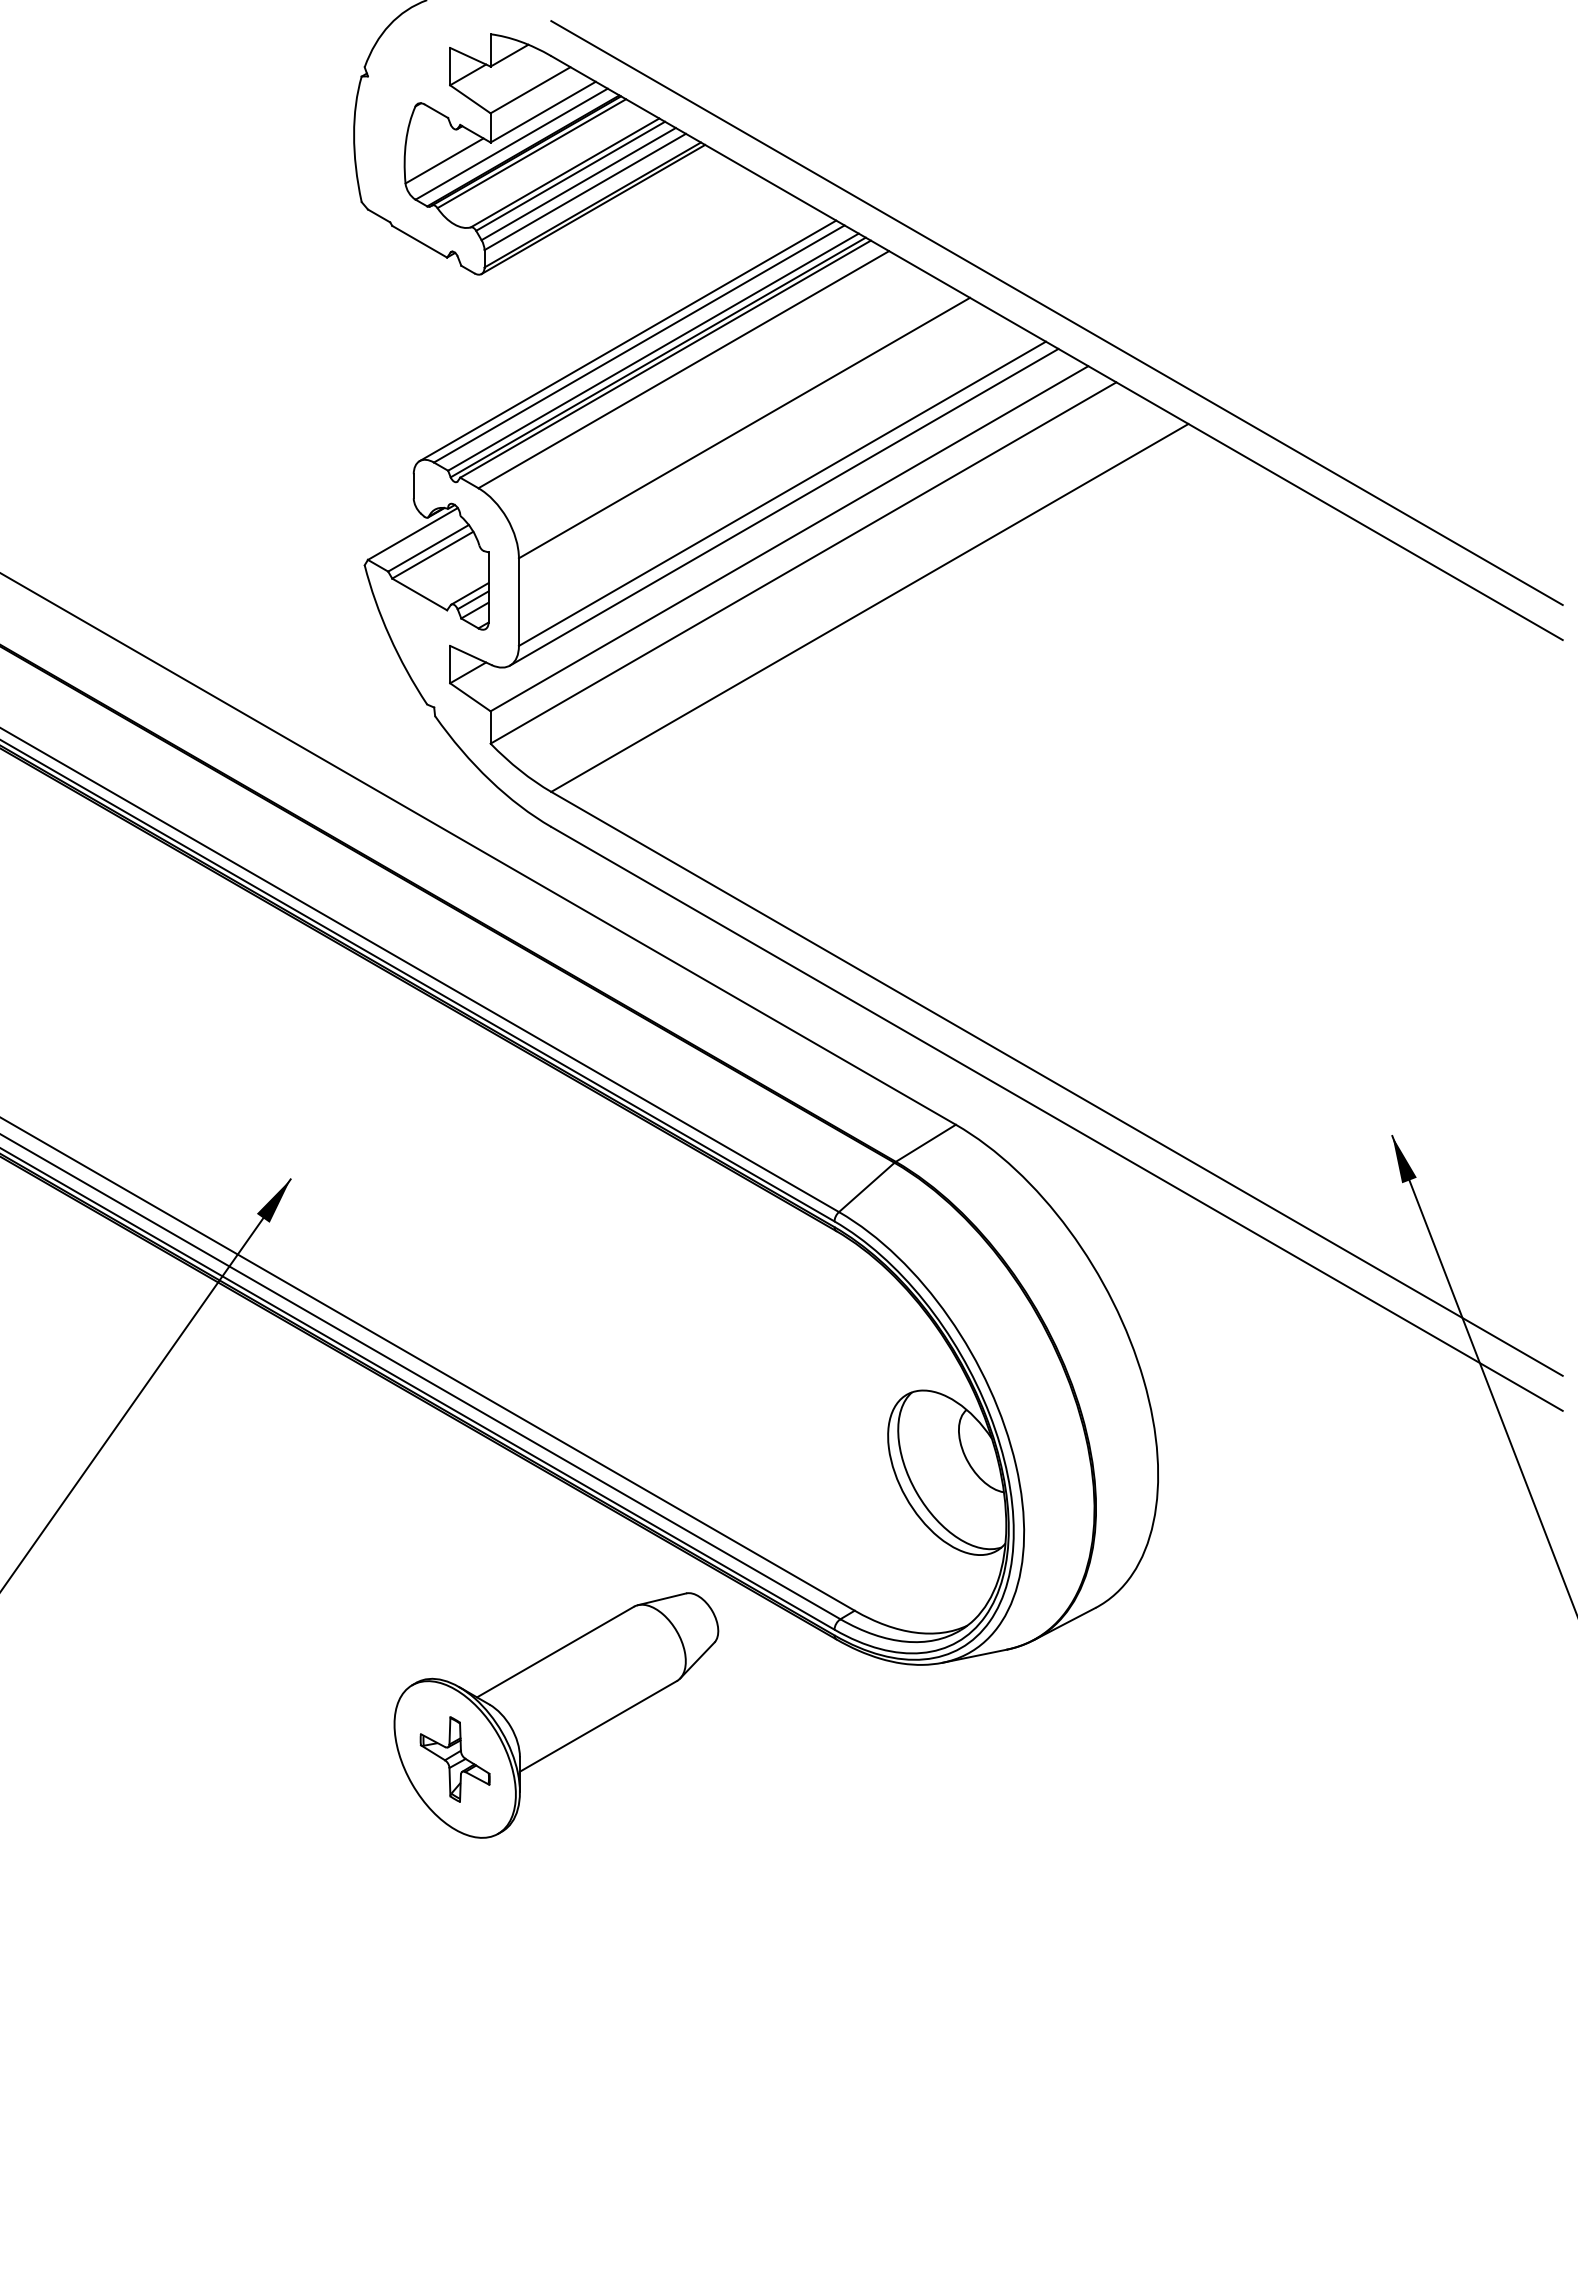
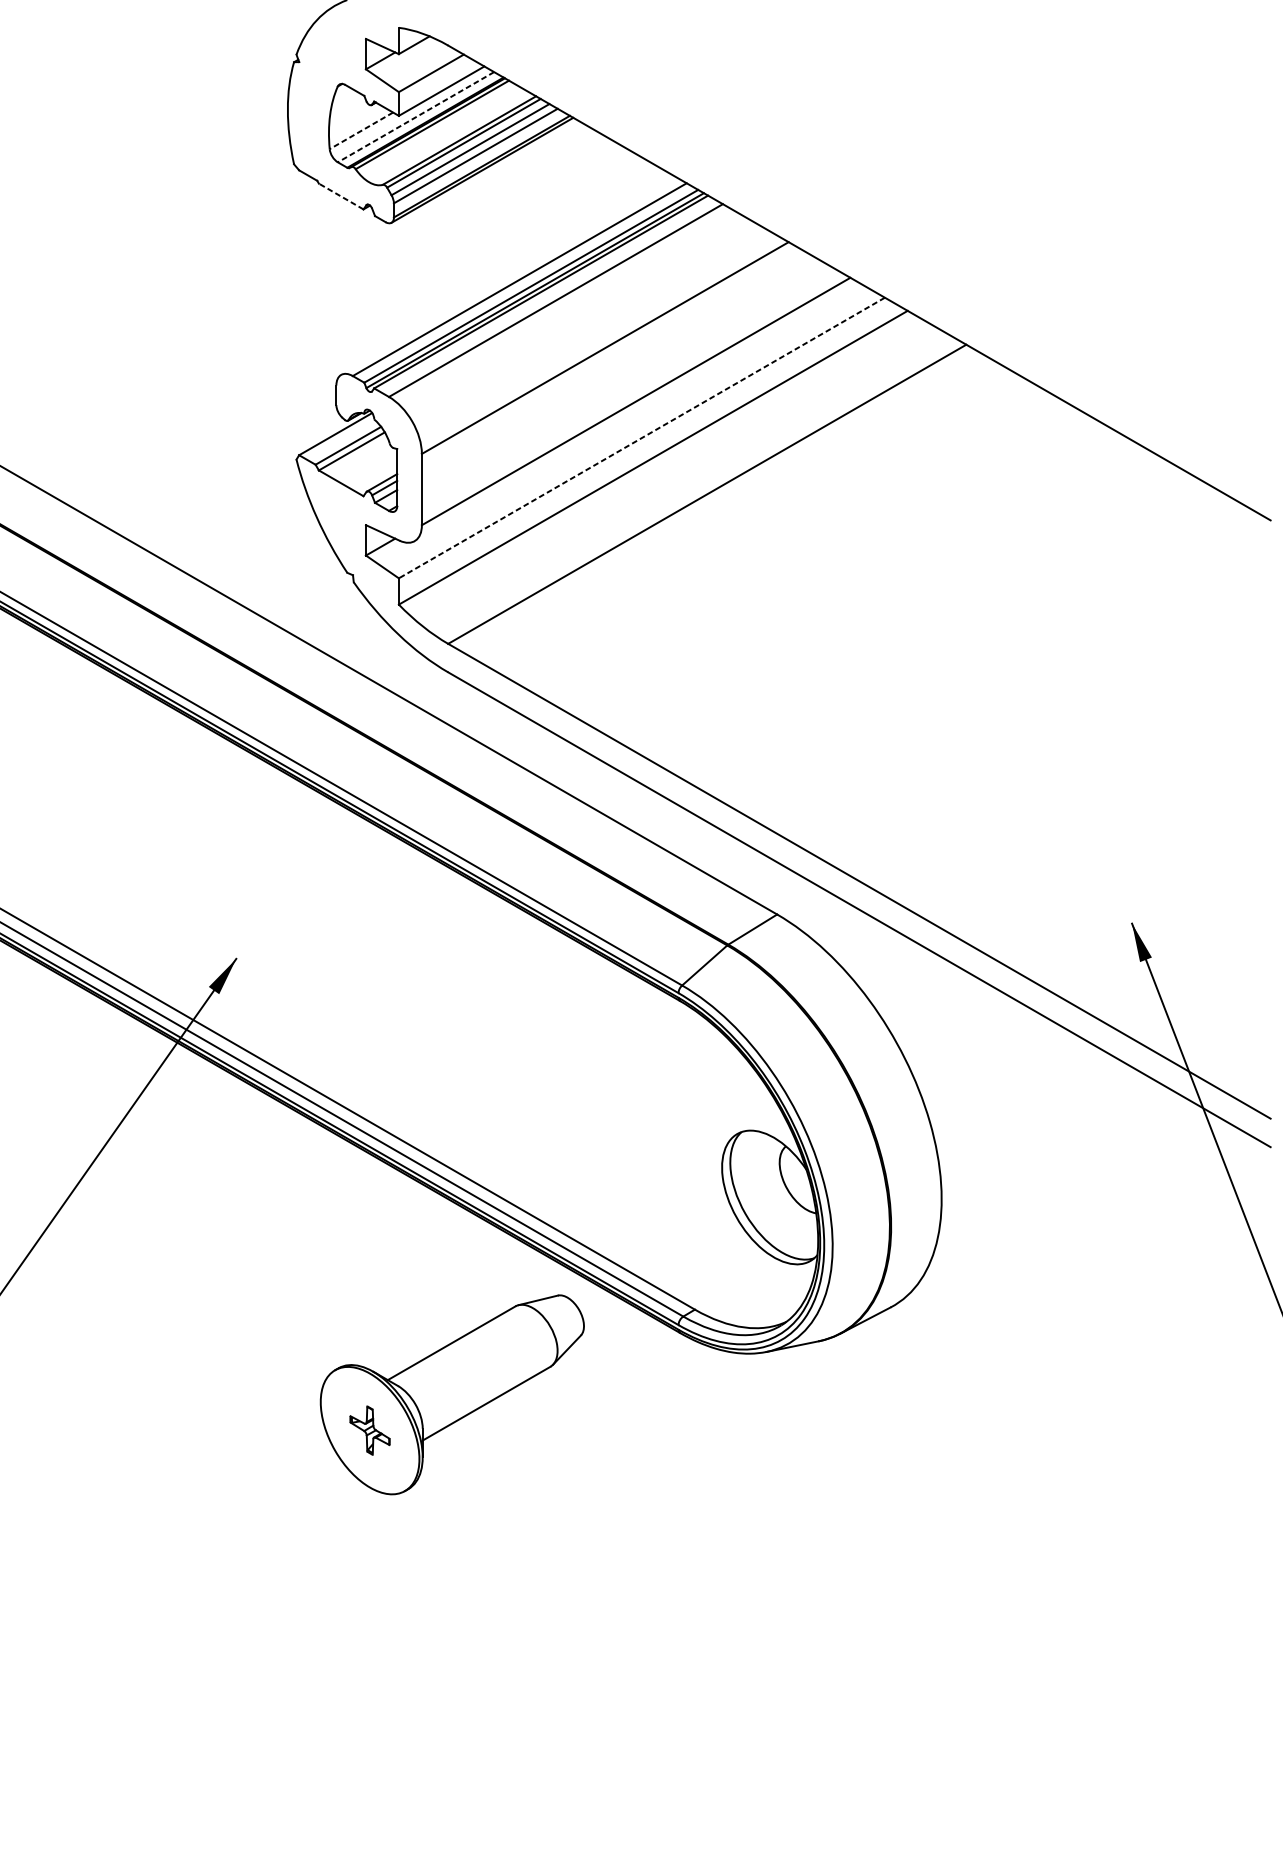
line: (511, 144) -> (415, 117), solid -> dashed
line: (444, 161) -> (361, 131), solid -> dashed
line: (419, 241) -> (341, 196), solid -> dashed
line: (1056, 313) -> (859, 254), removed
line: (627, 340) -> (510, 276), removed
line: (784, 506) -> (637, 411), removed
line: (789, 539) -> (641, 438), solid -> dashed
part: (454, 1759) -> (369, 1430), size x0.7

